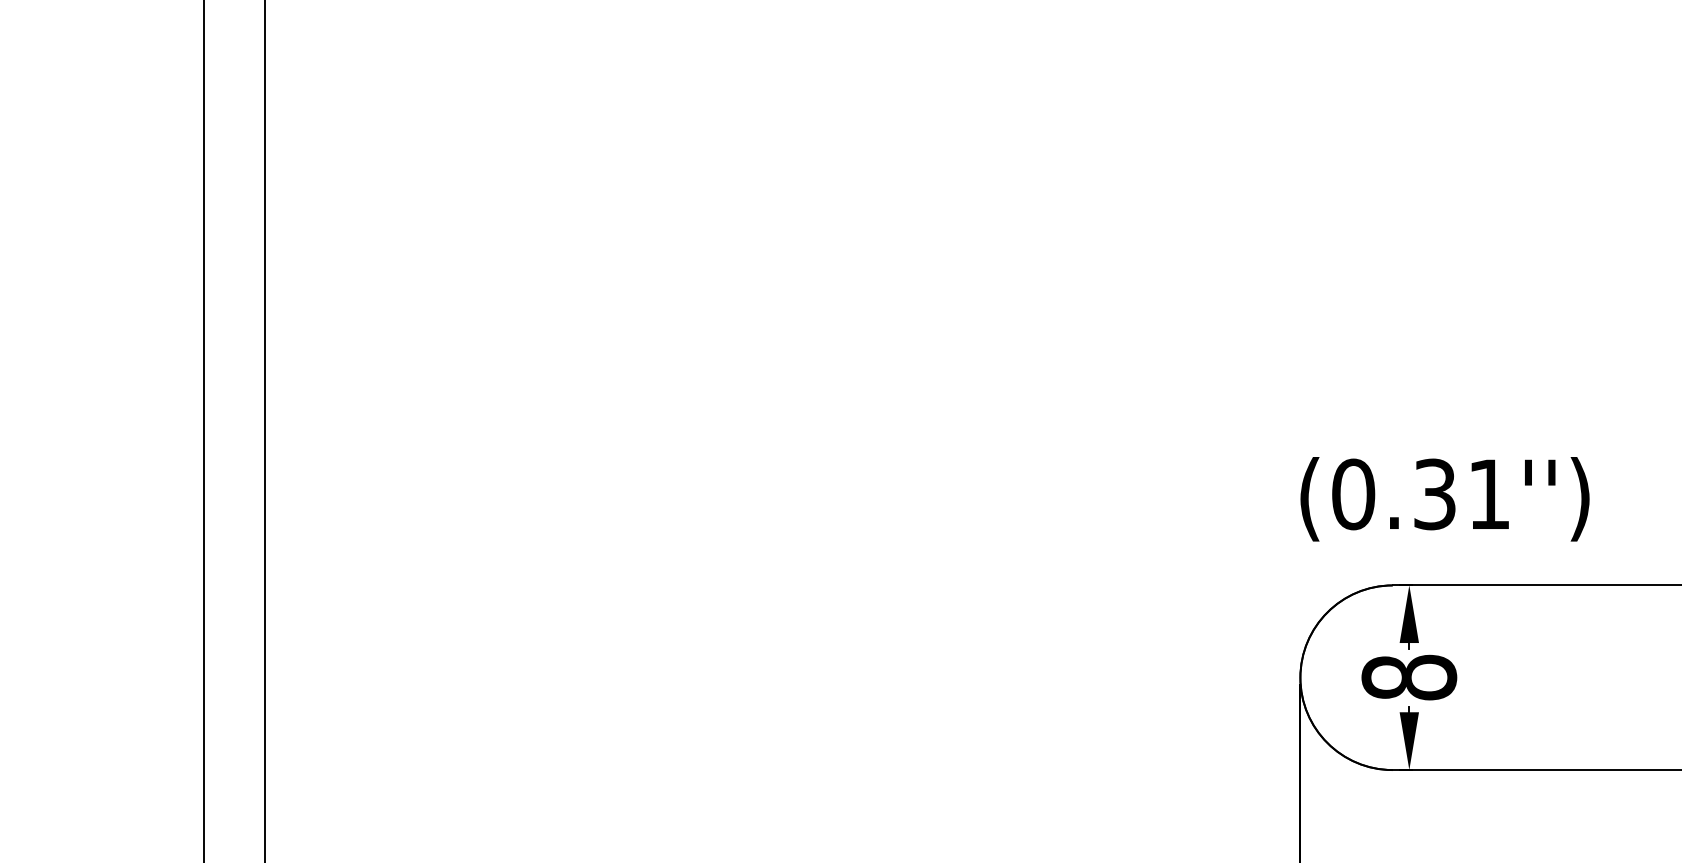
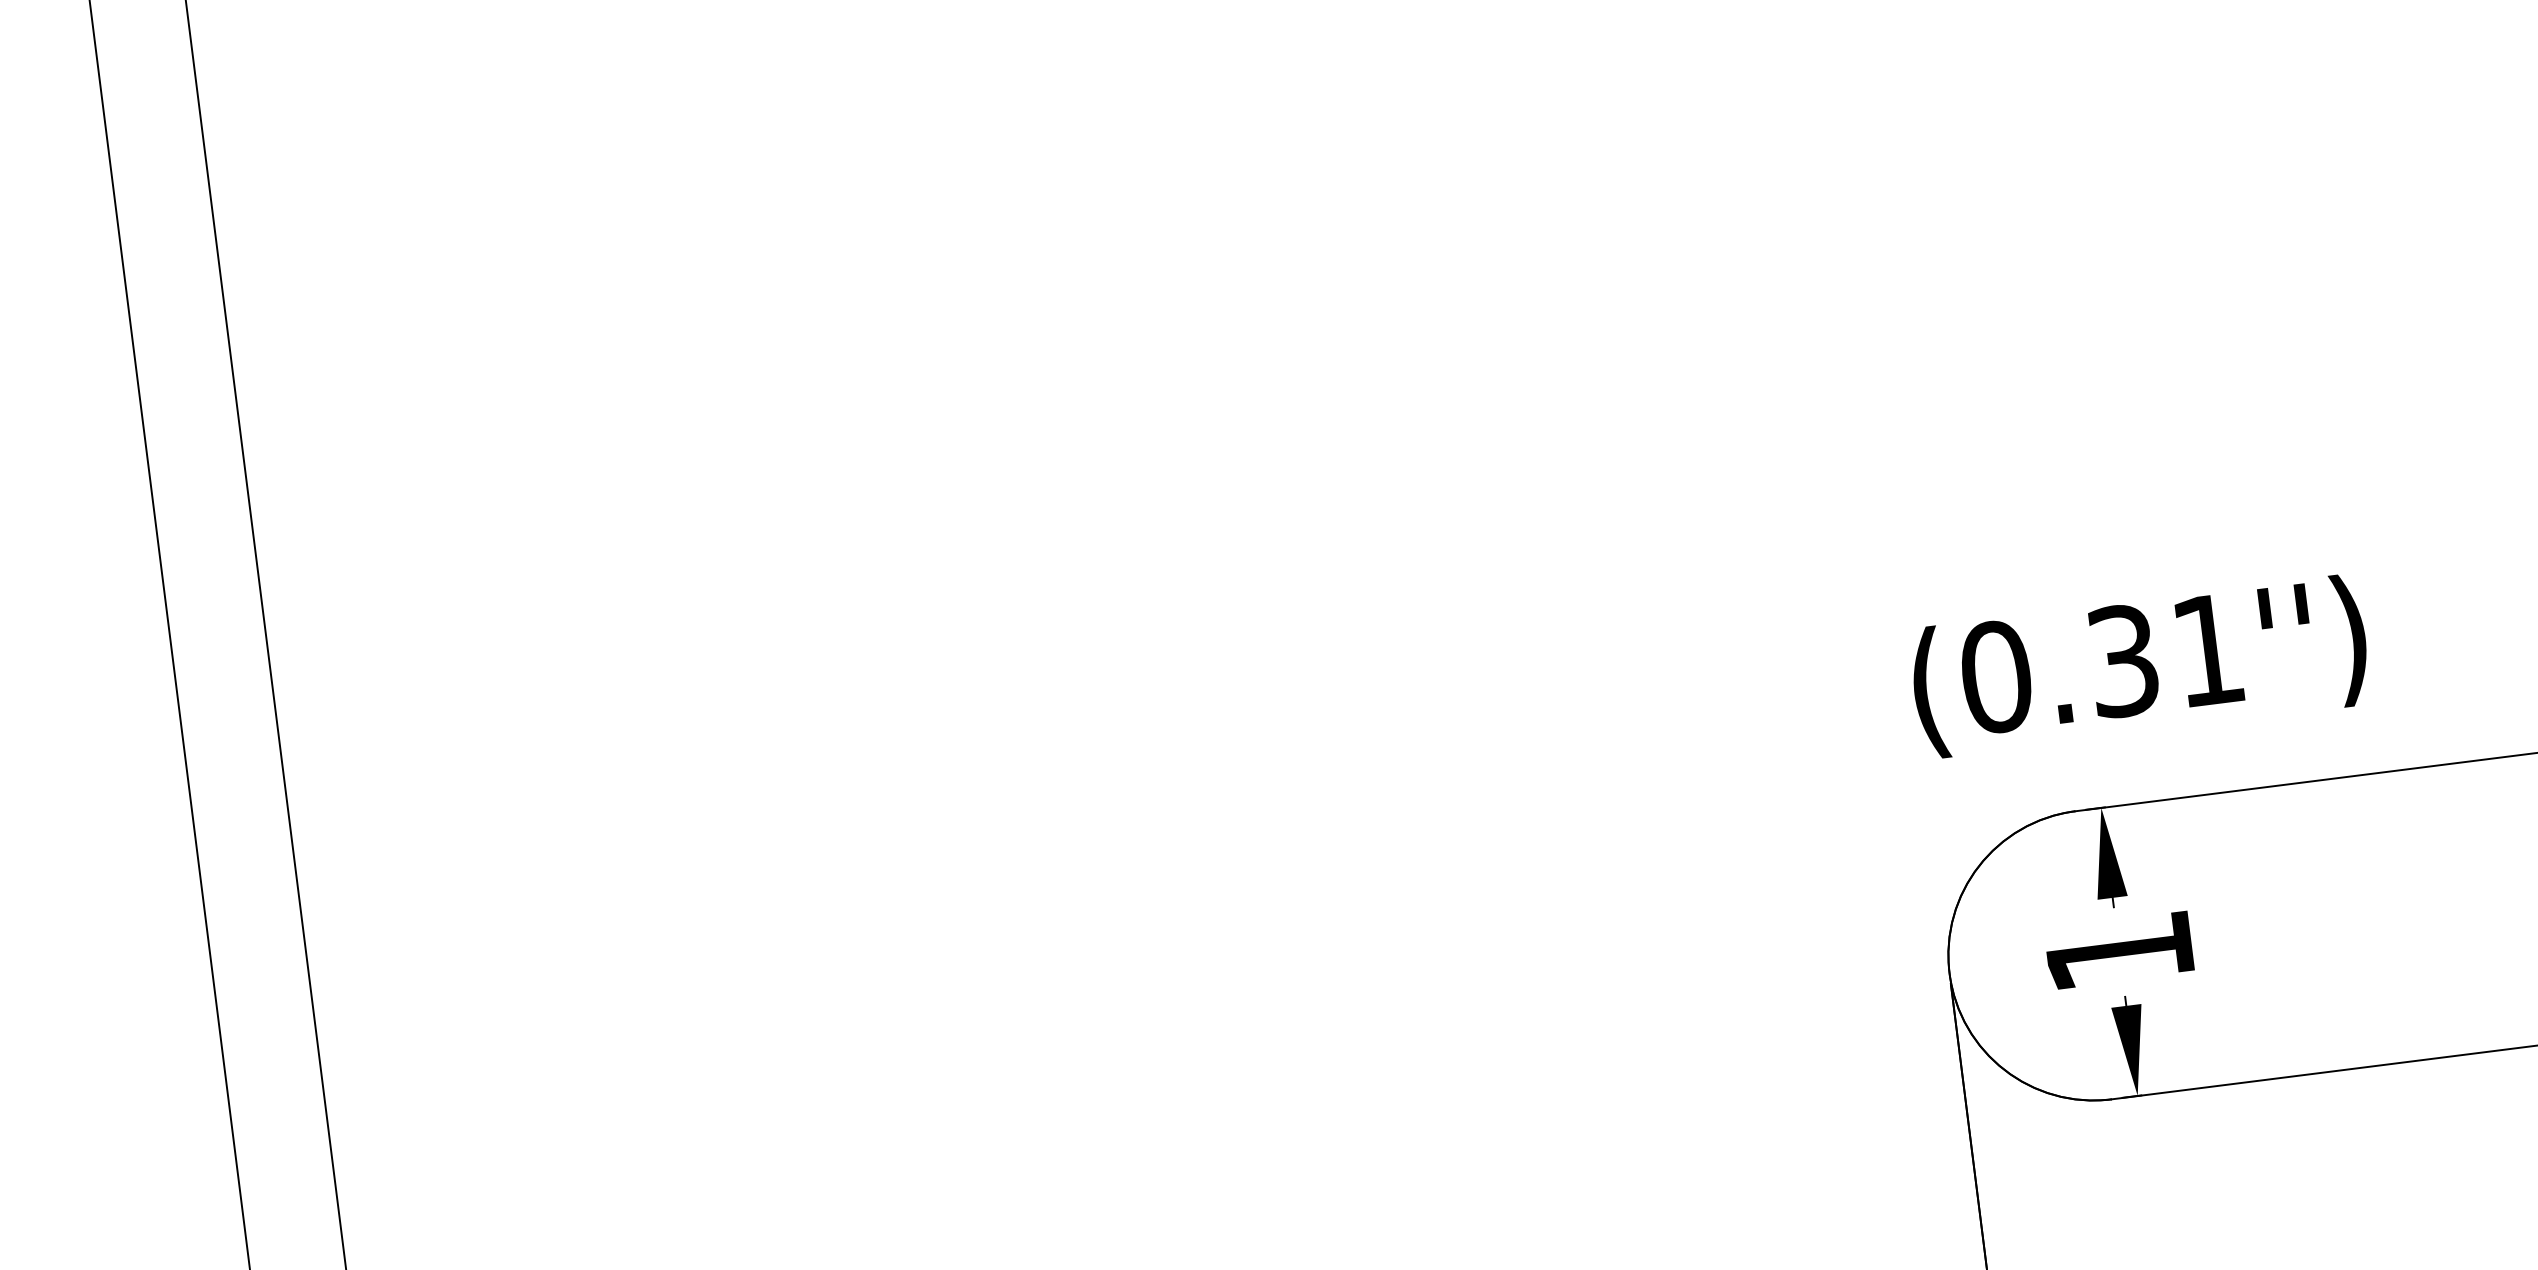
text: (1409, 677) -> (2119, 951), 8 -> 1

